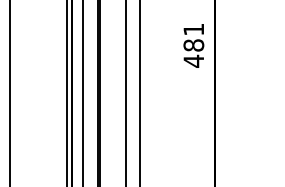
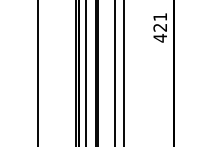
text: (194, 45) -> (160, 27), 481 -> 421

